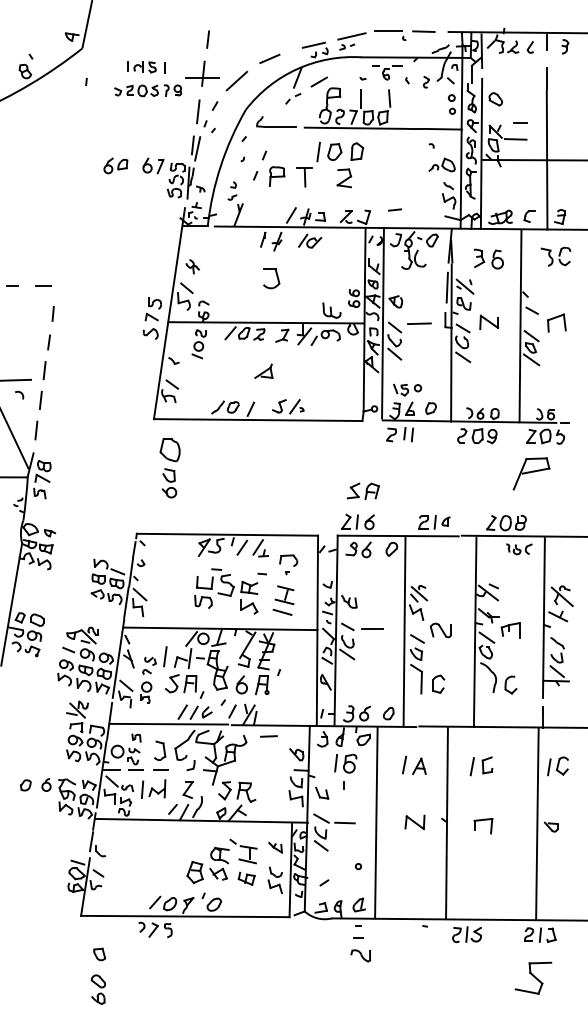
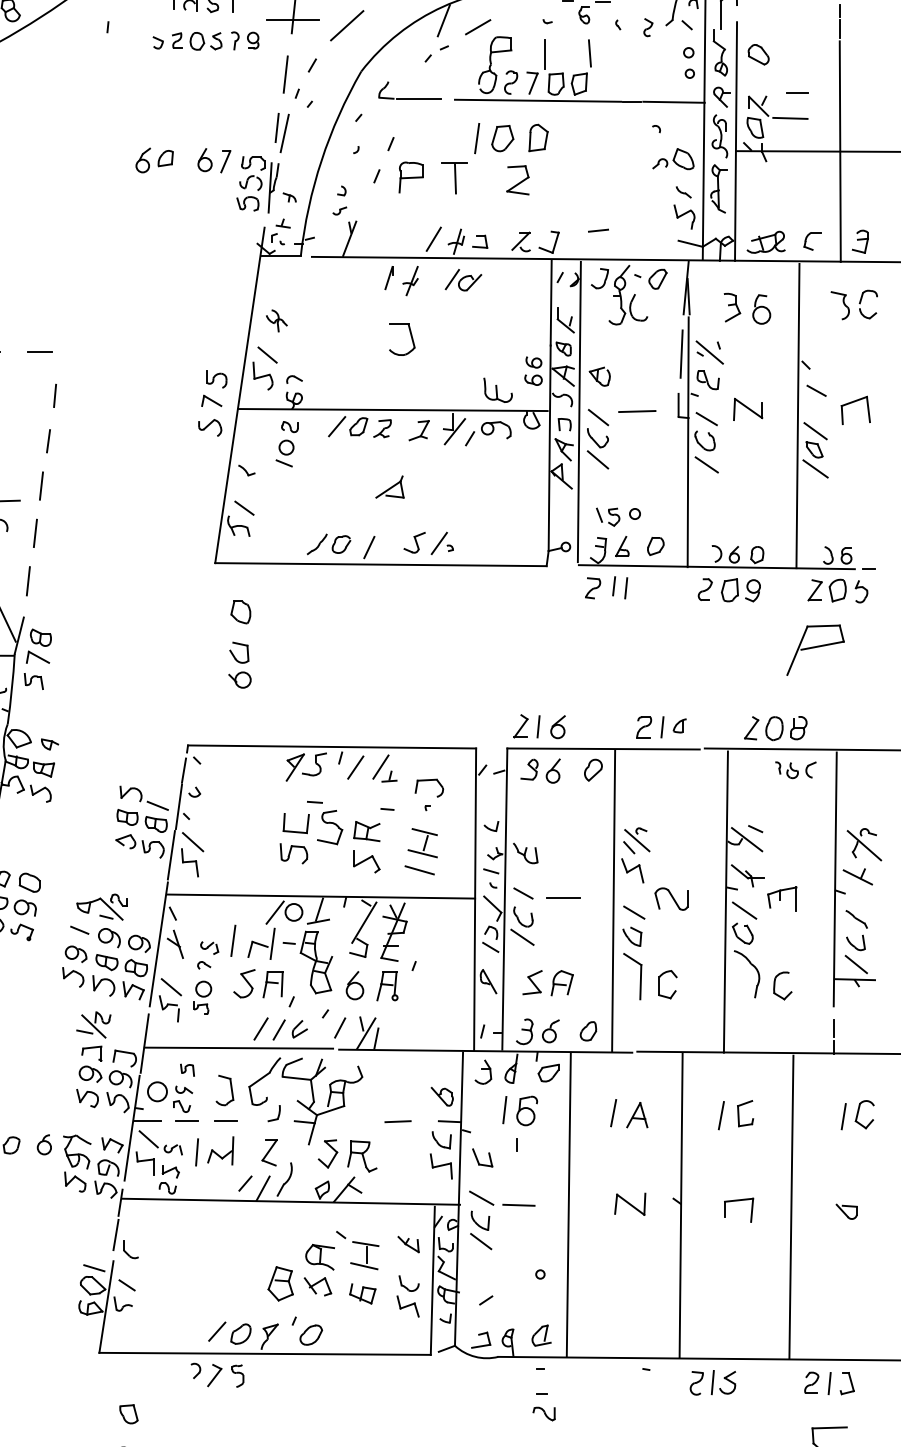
part: (169, 449) -> (239, 611), size x0.62
part: (363, 490) -> (548, 981), moved
line: (268, 736) -> (397, 1121), moved
line: (537, 823) -> (791, 1206), moved
part: (360, 950) -> (543, 1407), size x0.71

